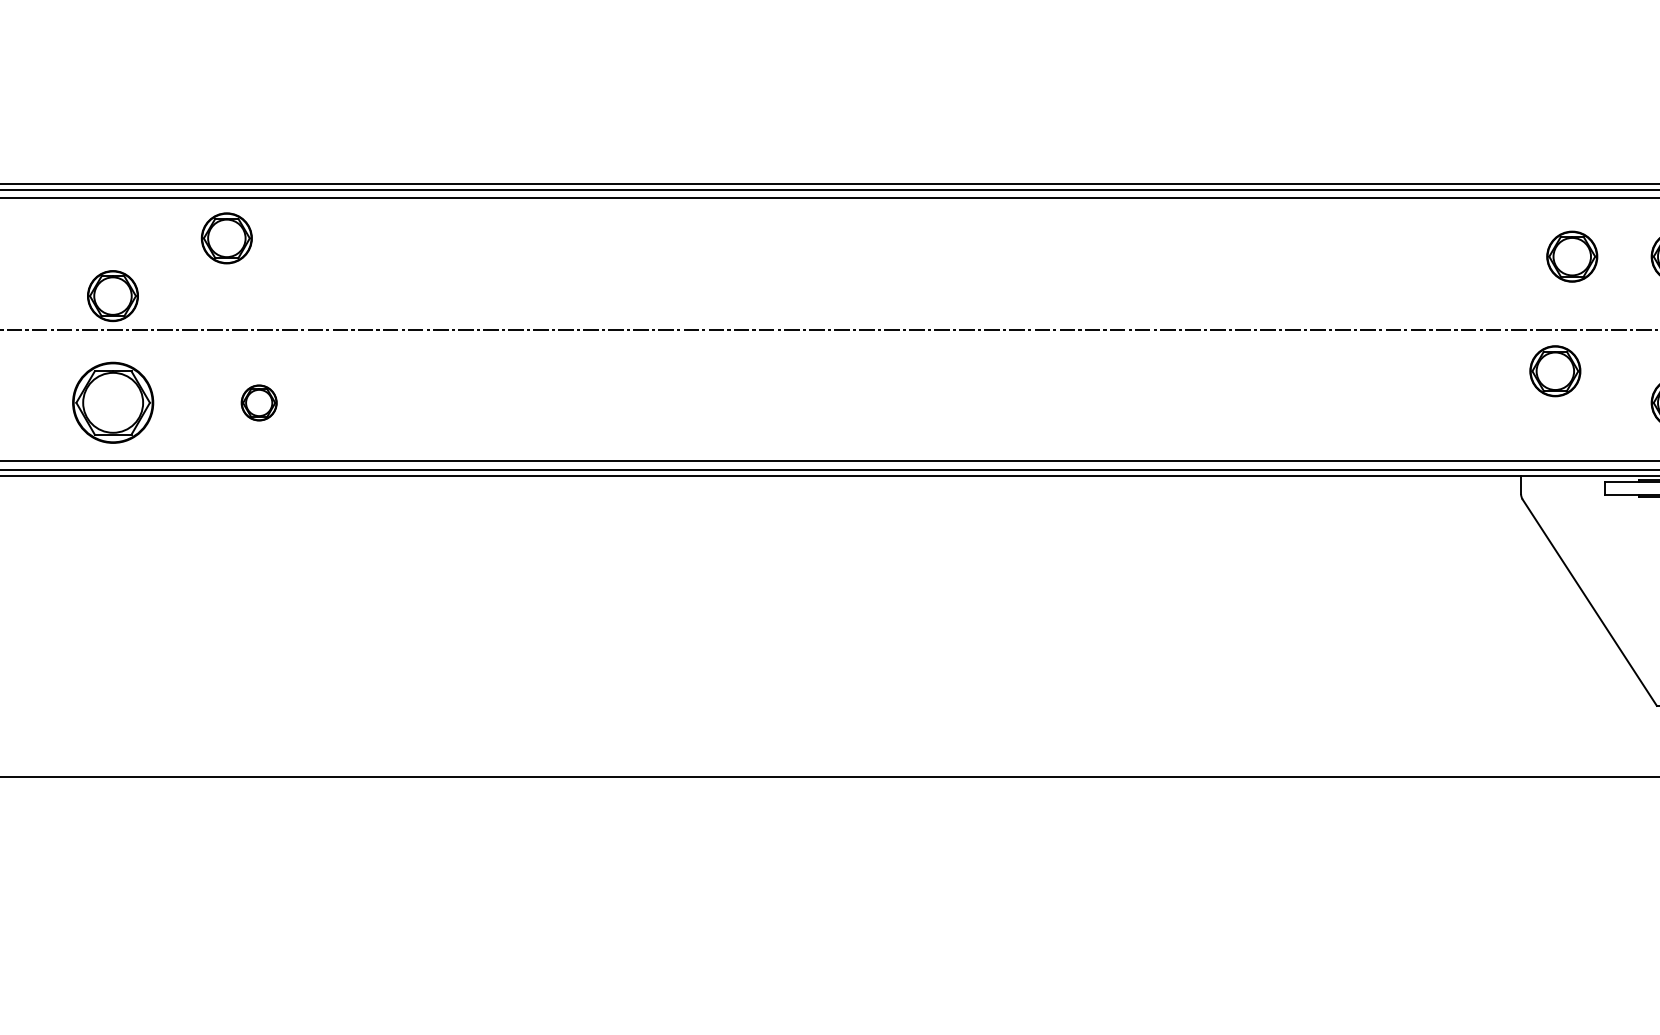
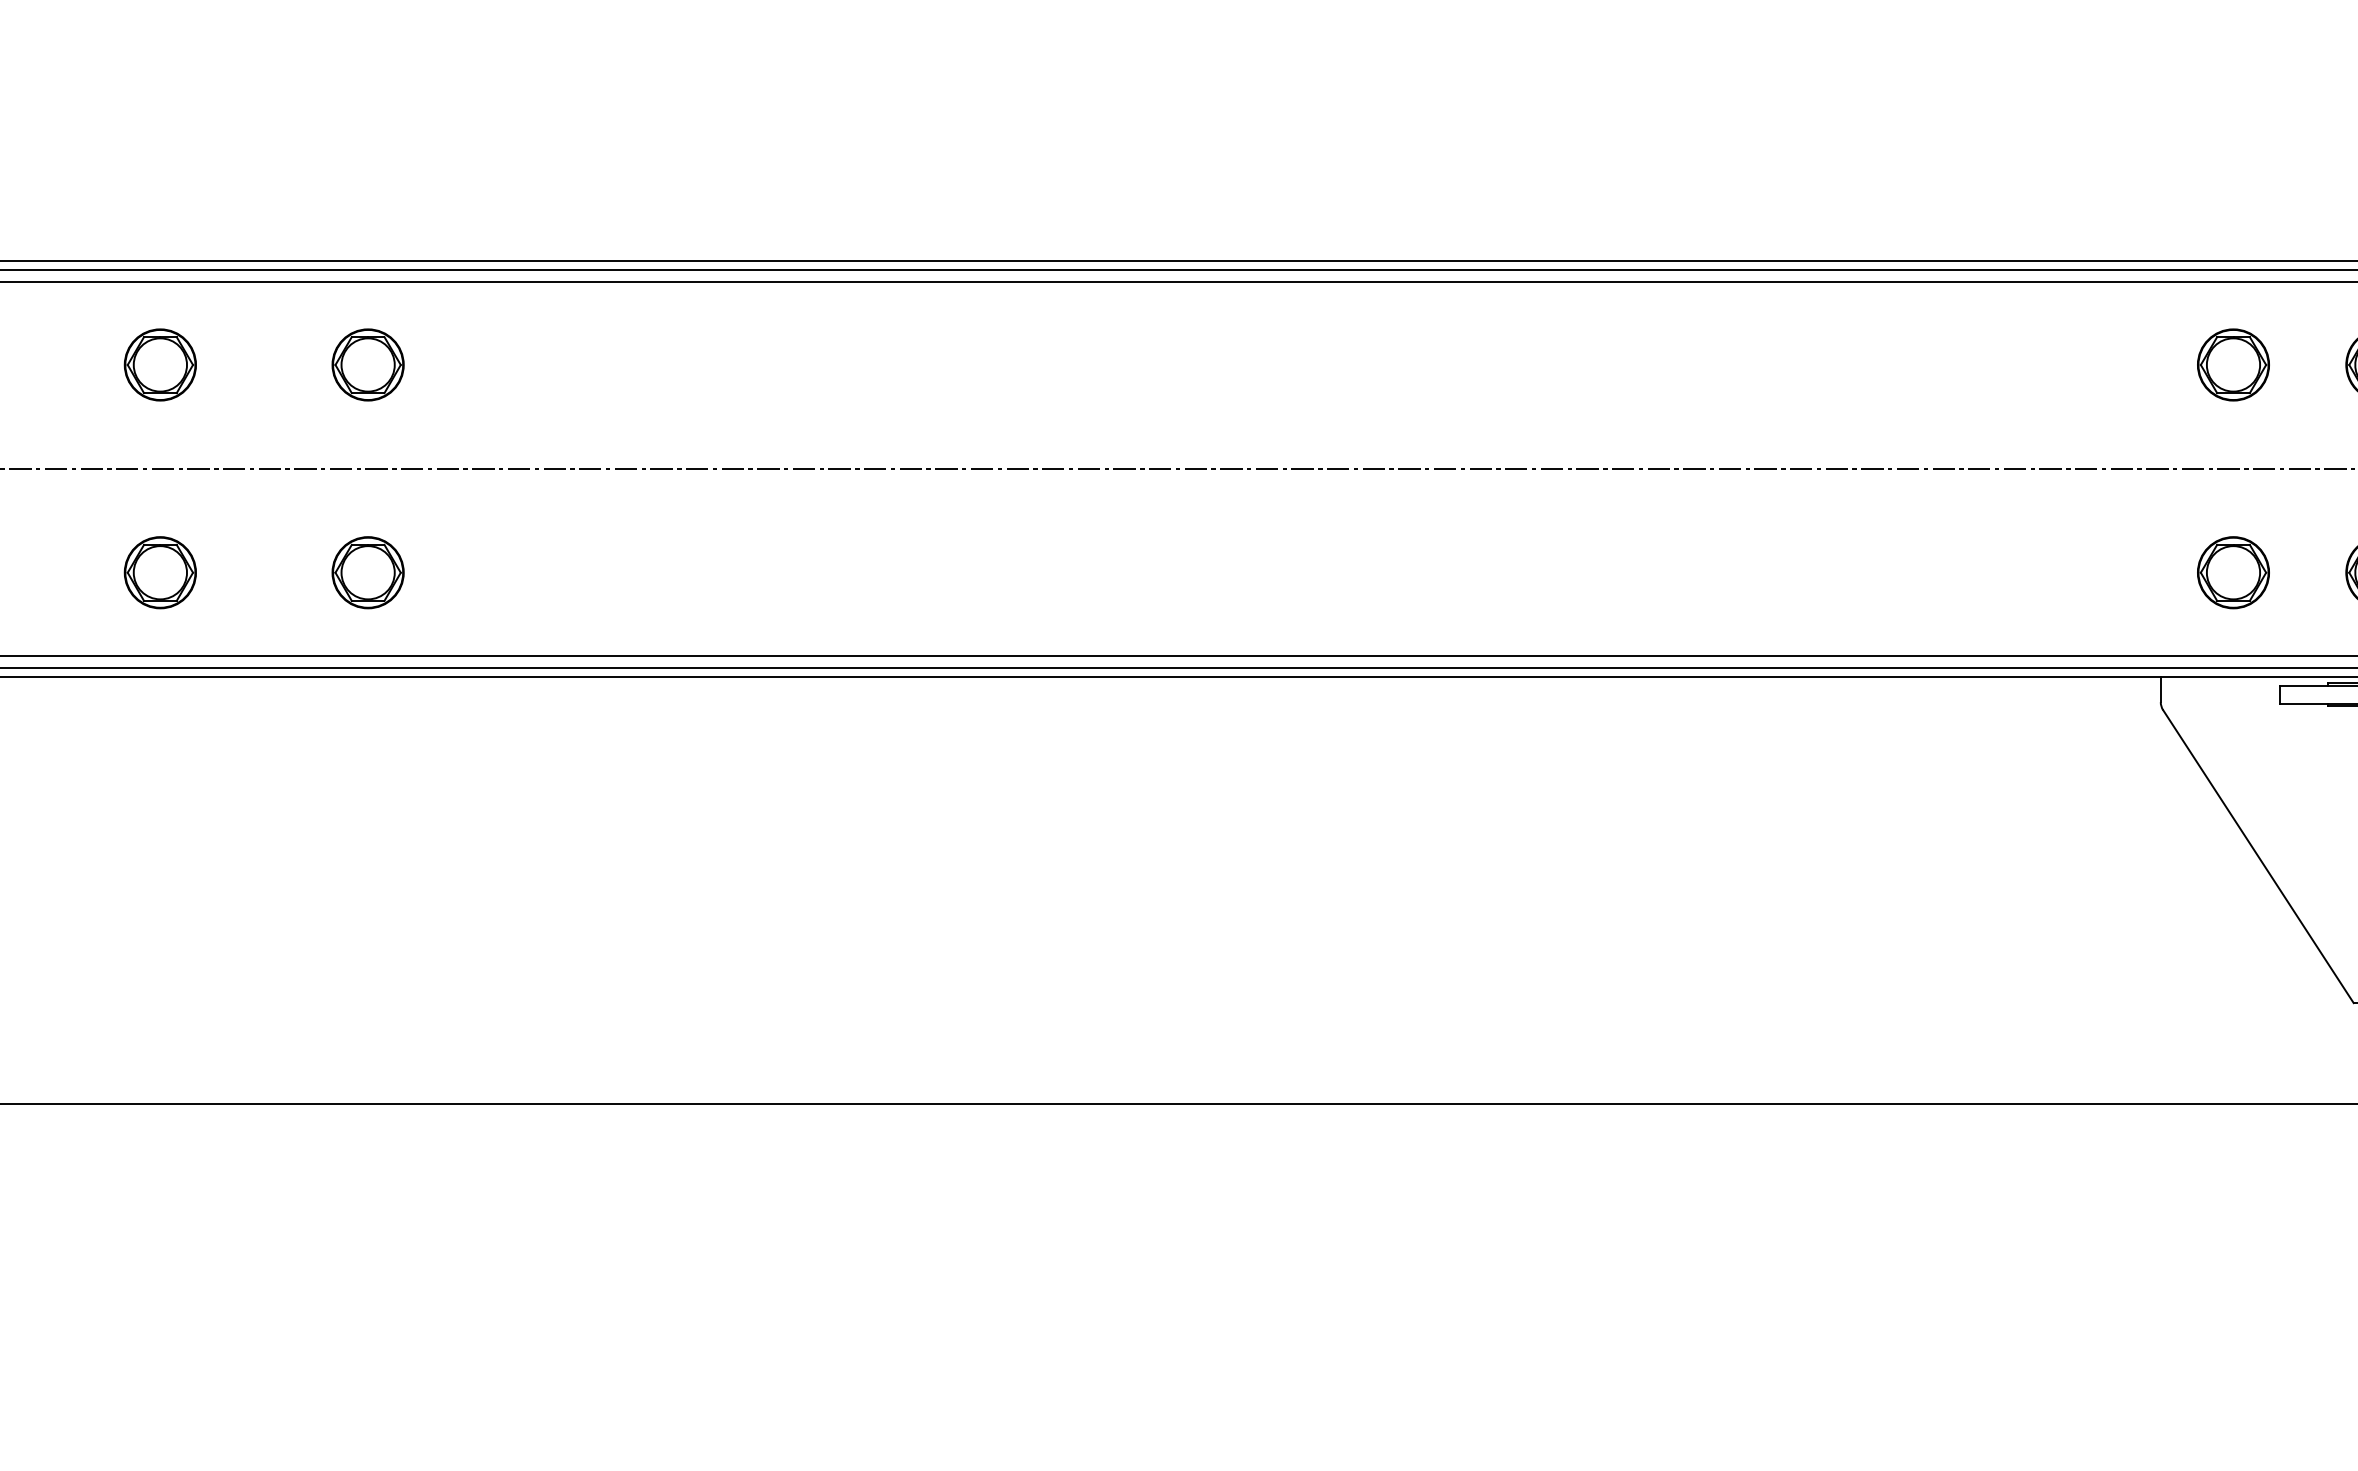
part: (226, 238) -> (367, 364), moved
part: (112, 295) -> (159, 364), moved
part: (1555, 371) -> (2233, 572), moved
part: (112, 402) -> (159, 572), size x0.62
part: (258, 402) -> (367, 572), size x1.43

